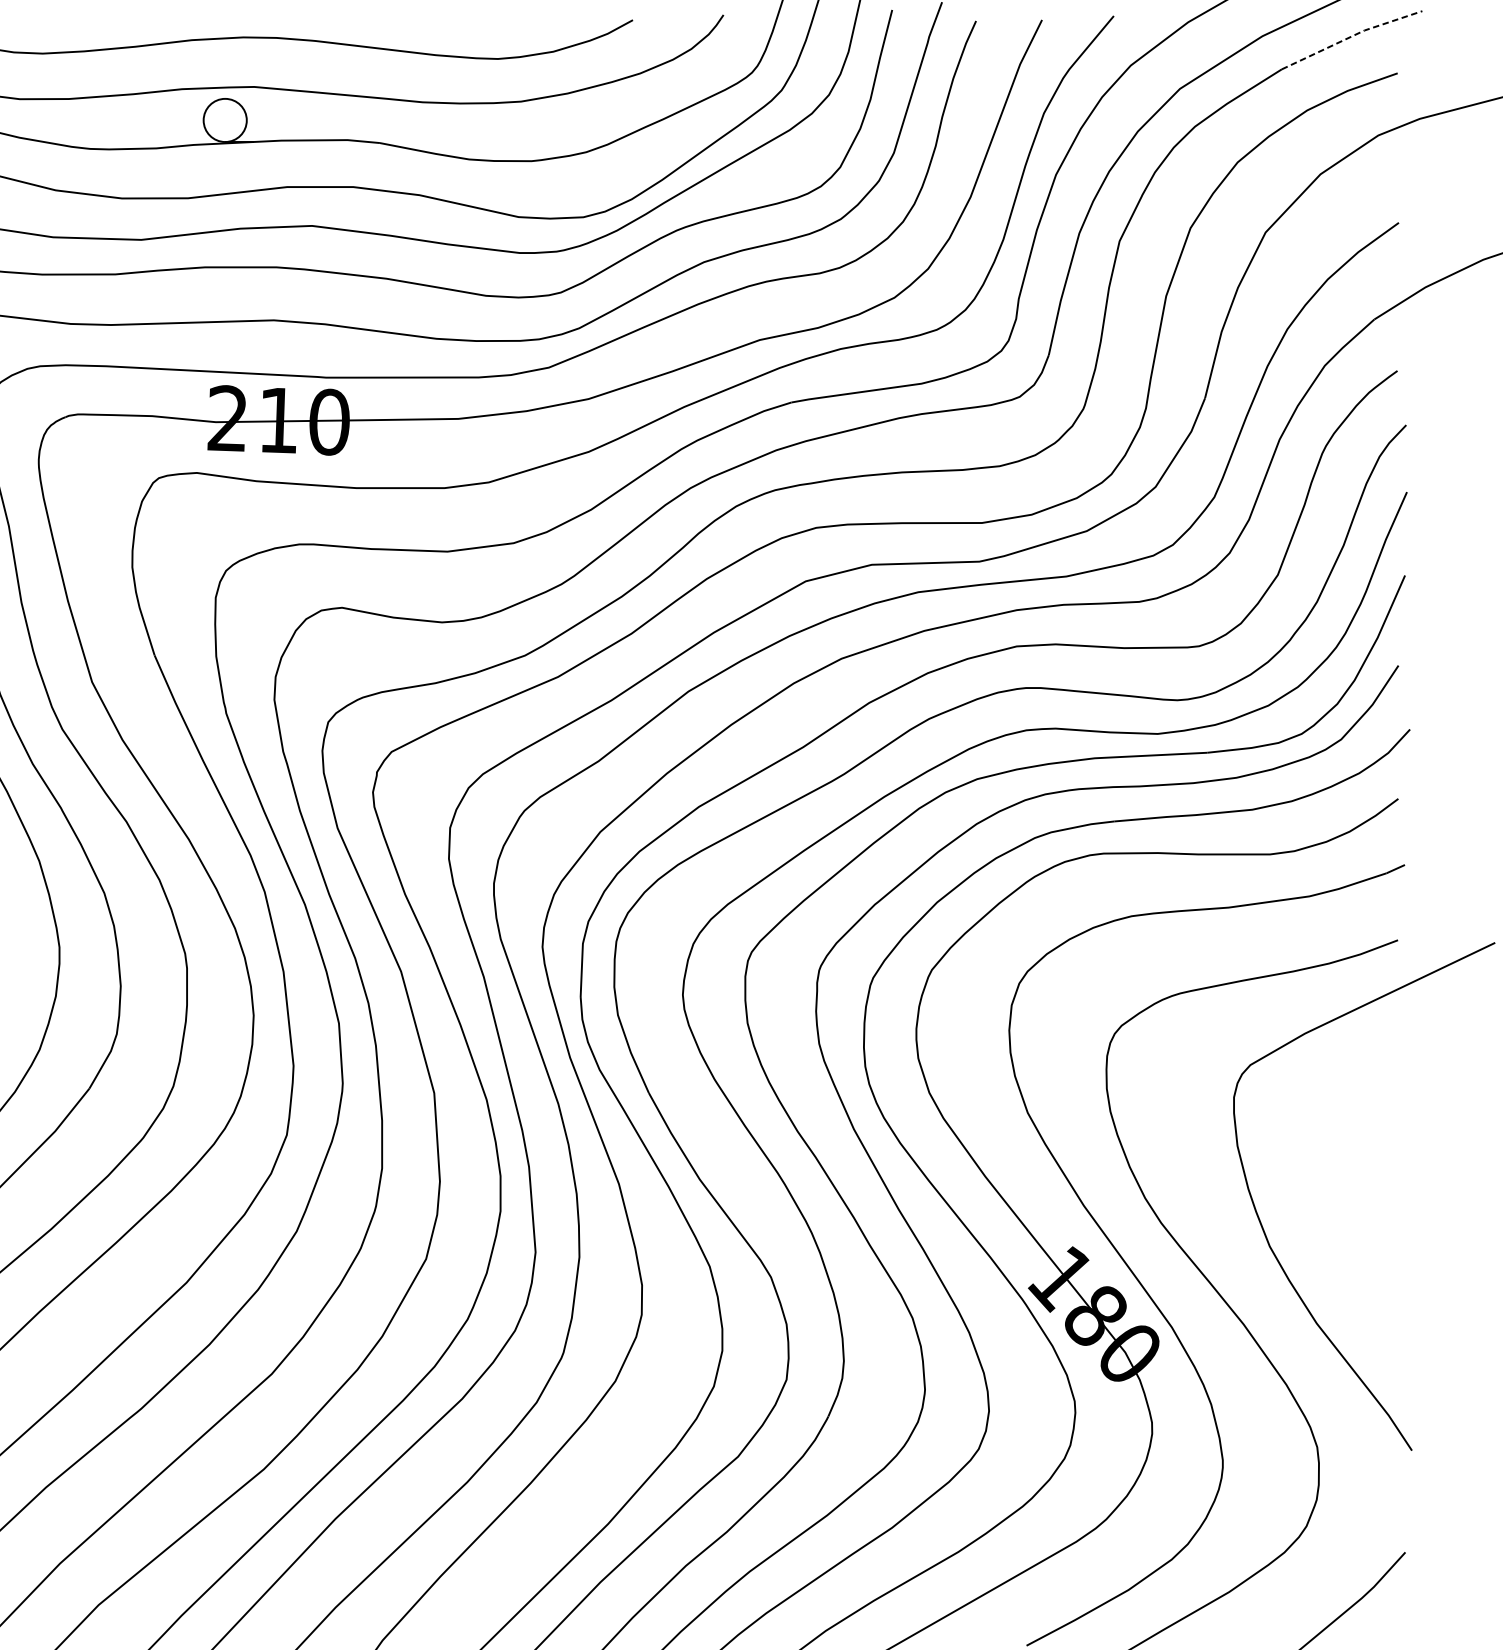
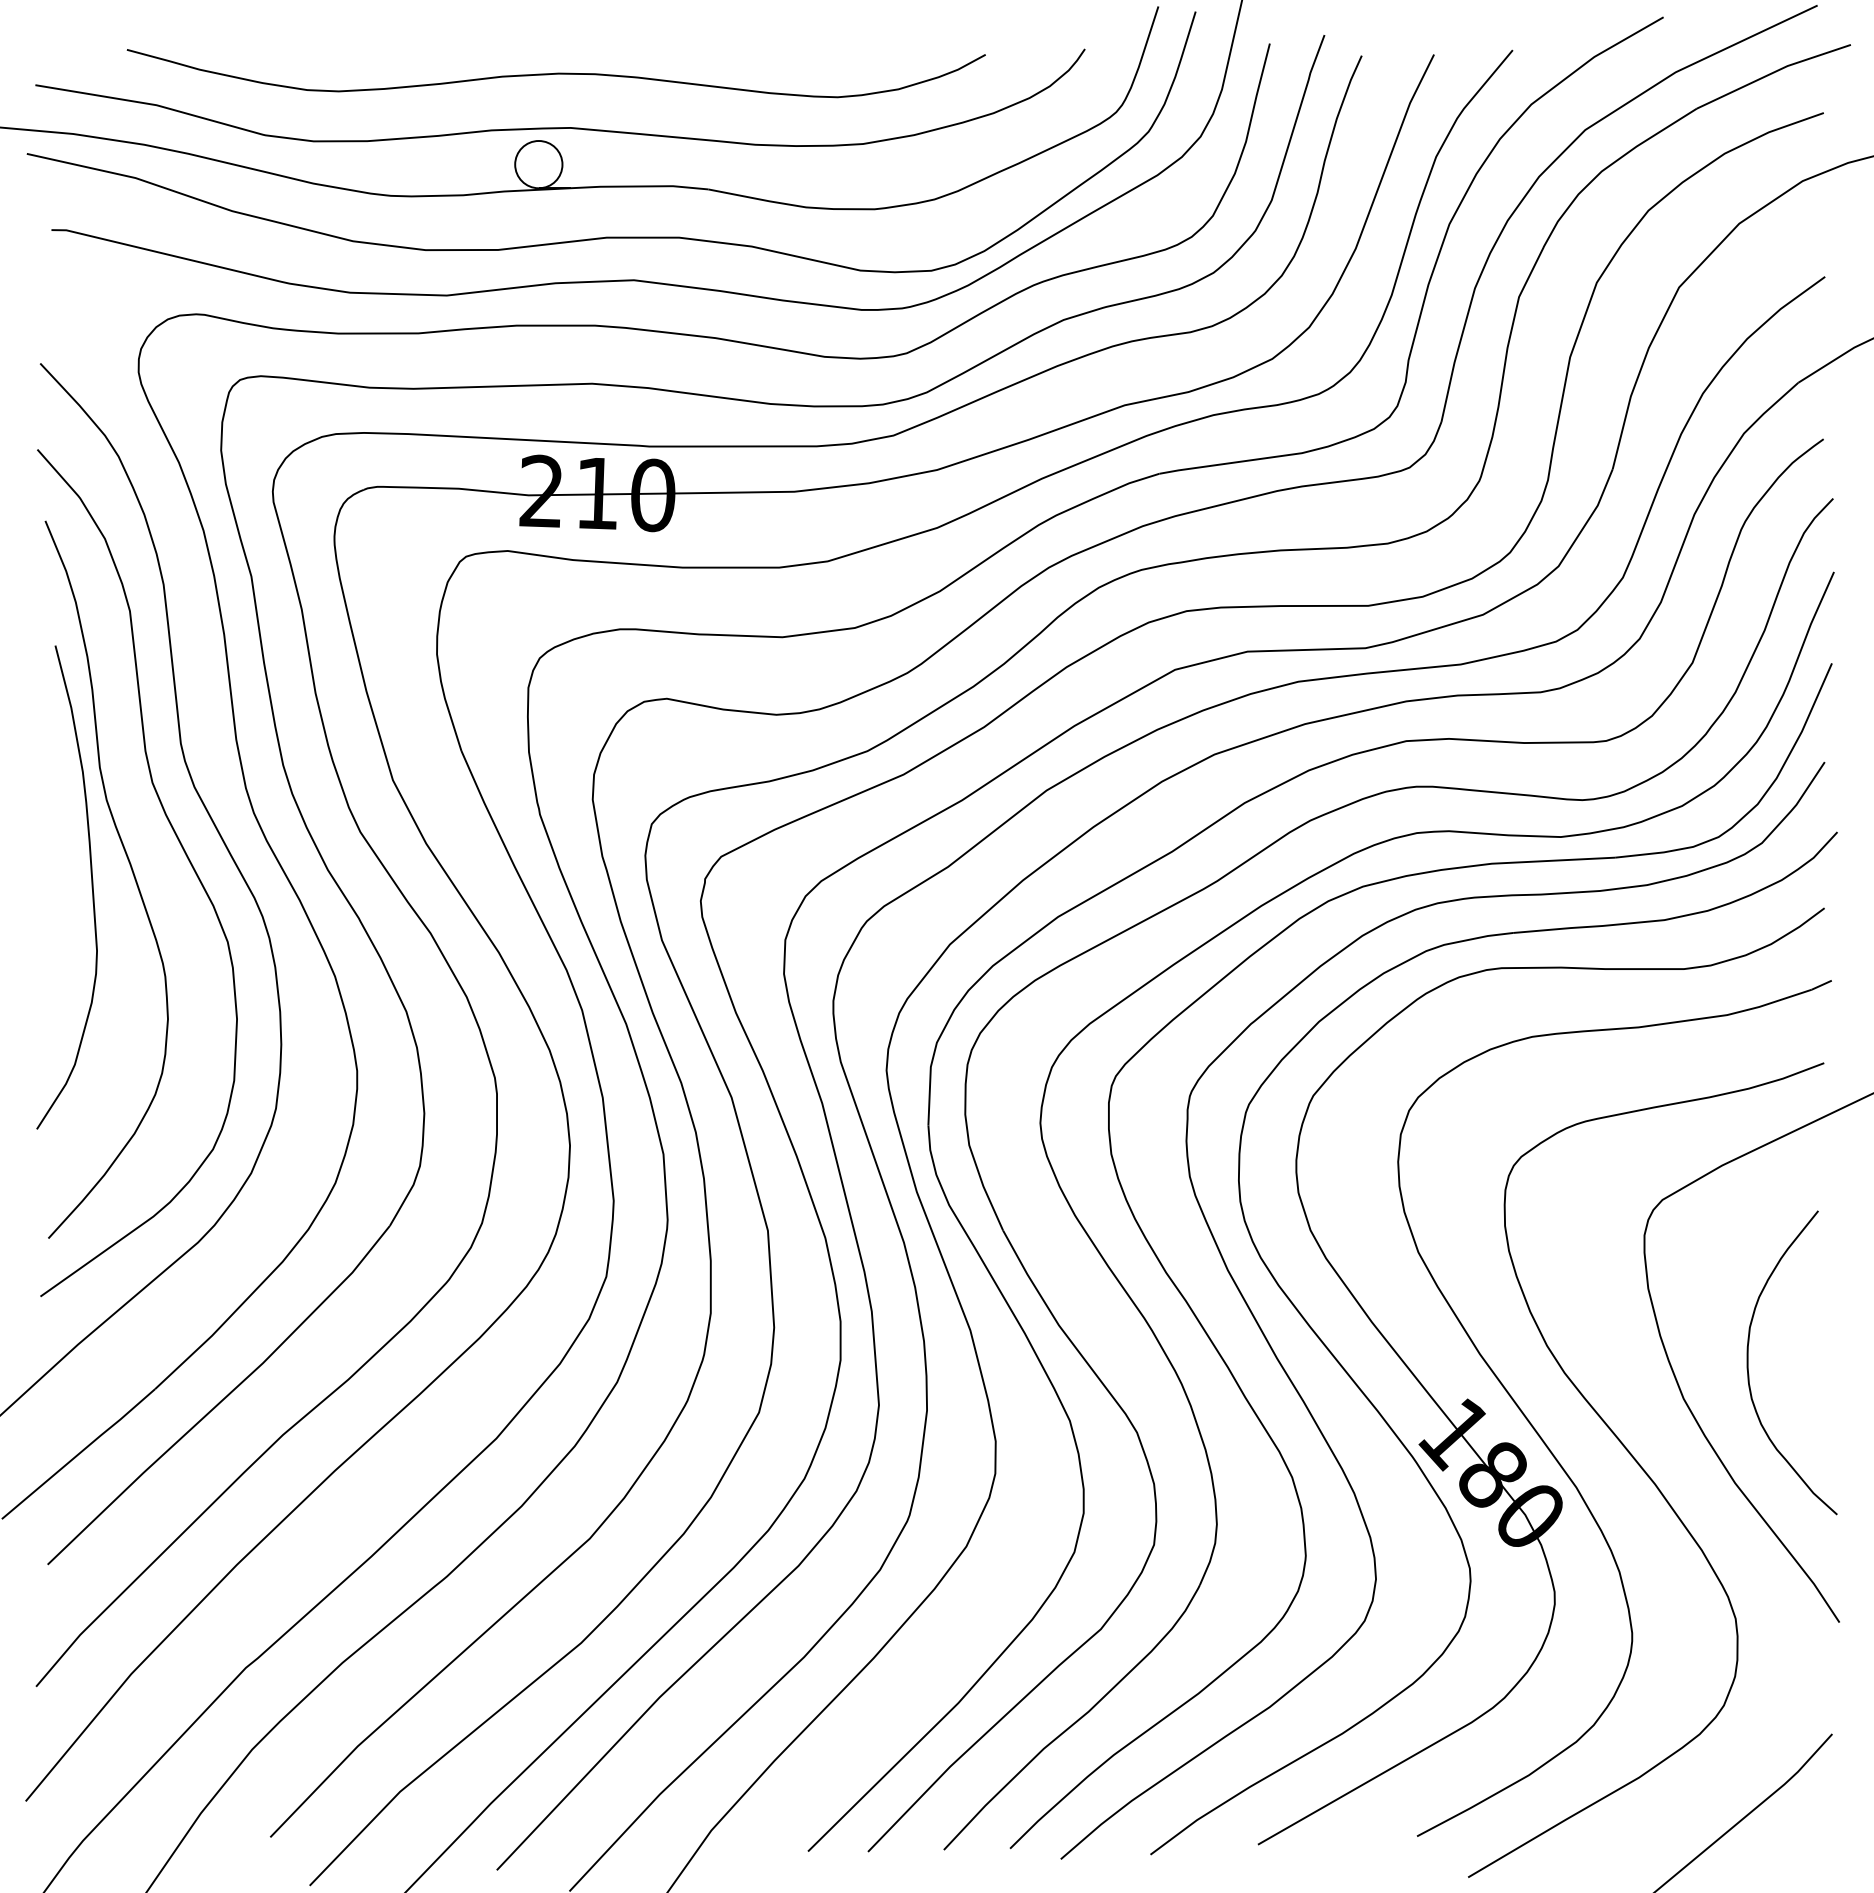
line: (1351, 36) -> (1773, 72), dashed -> solid
curve: (1328, 1213) -> (1748, 1362), added

